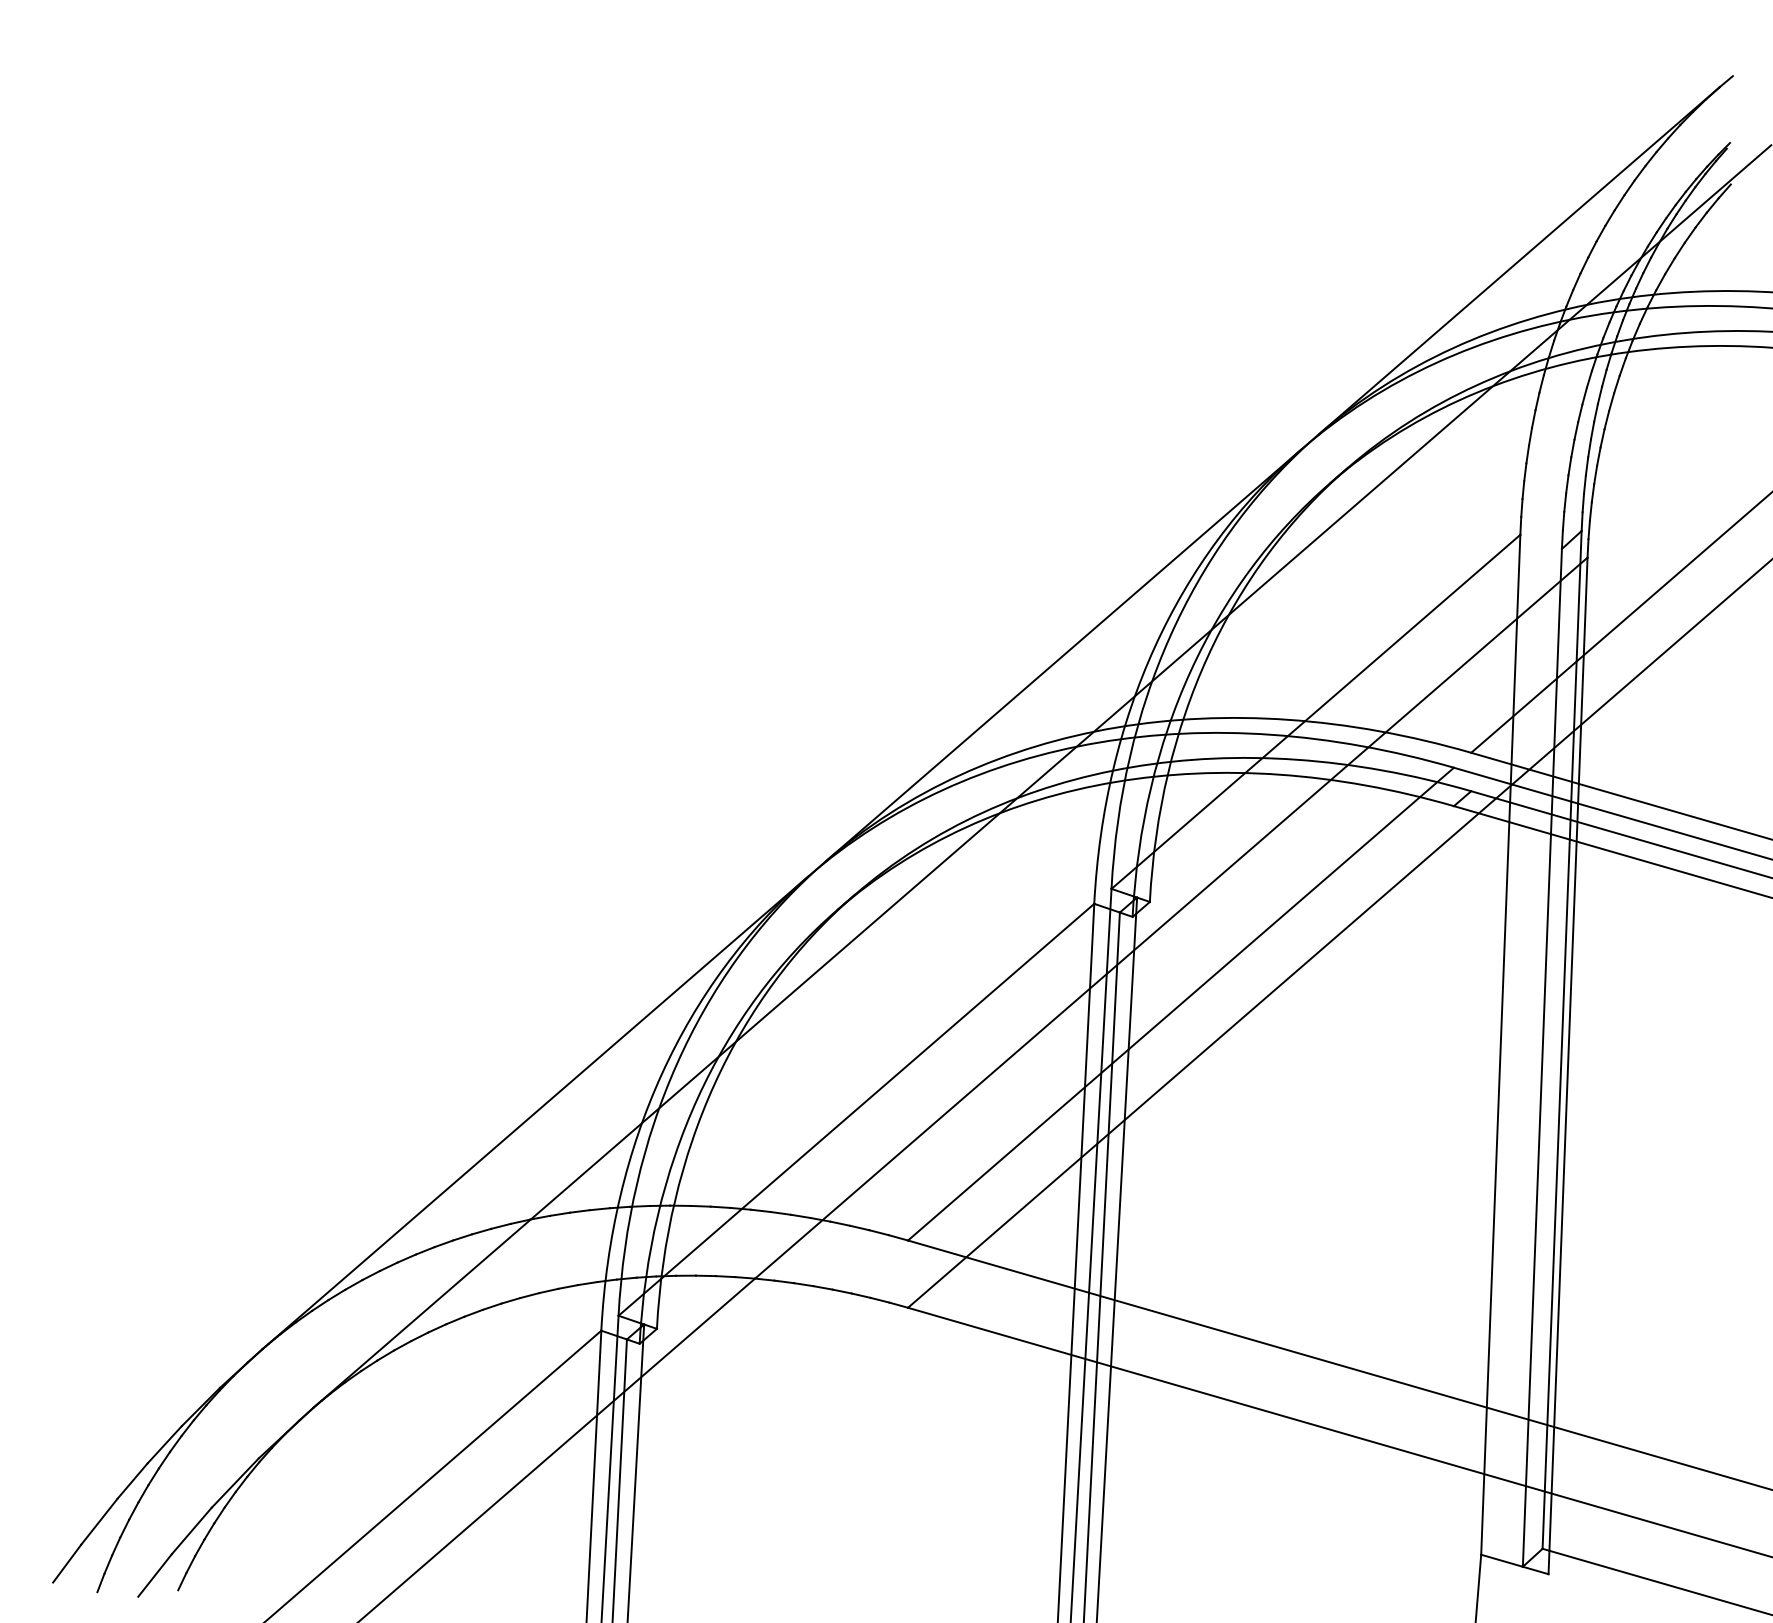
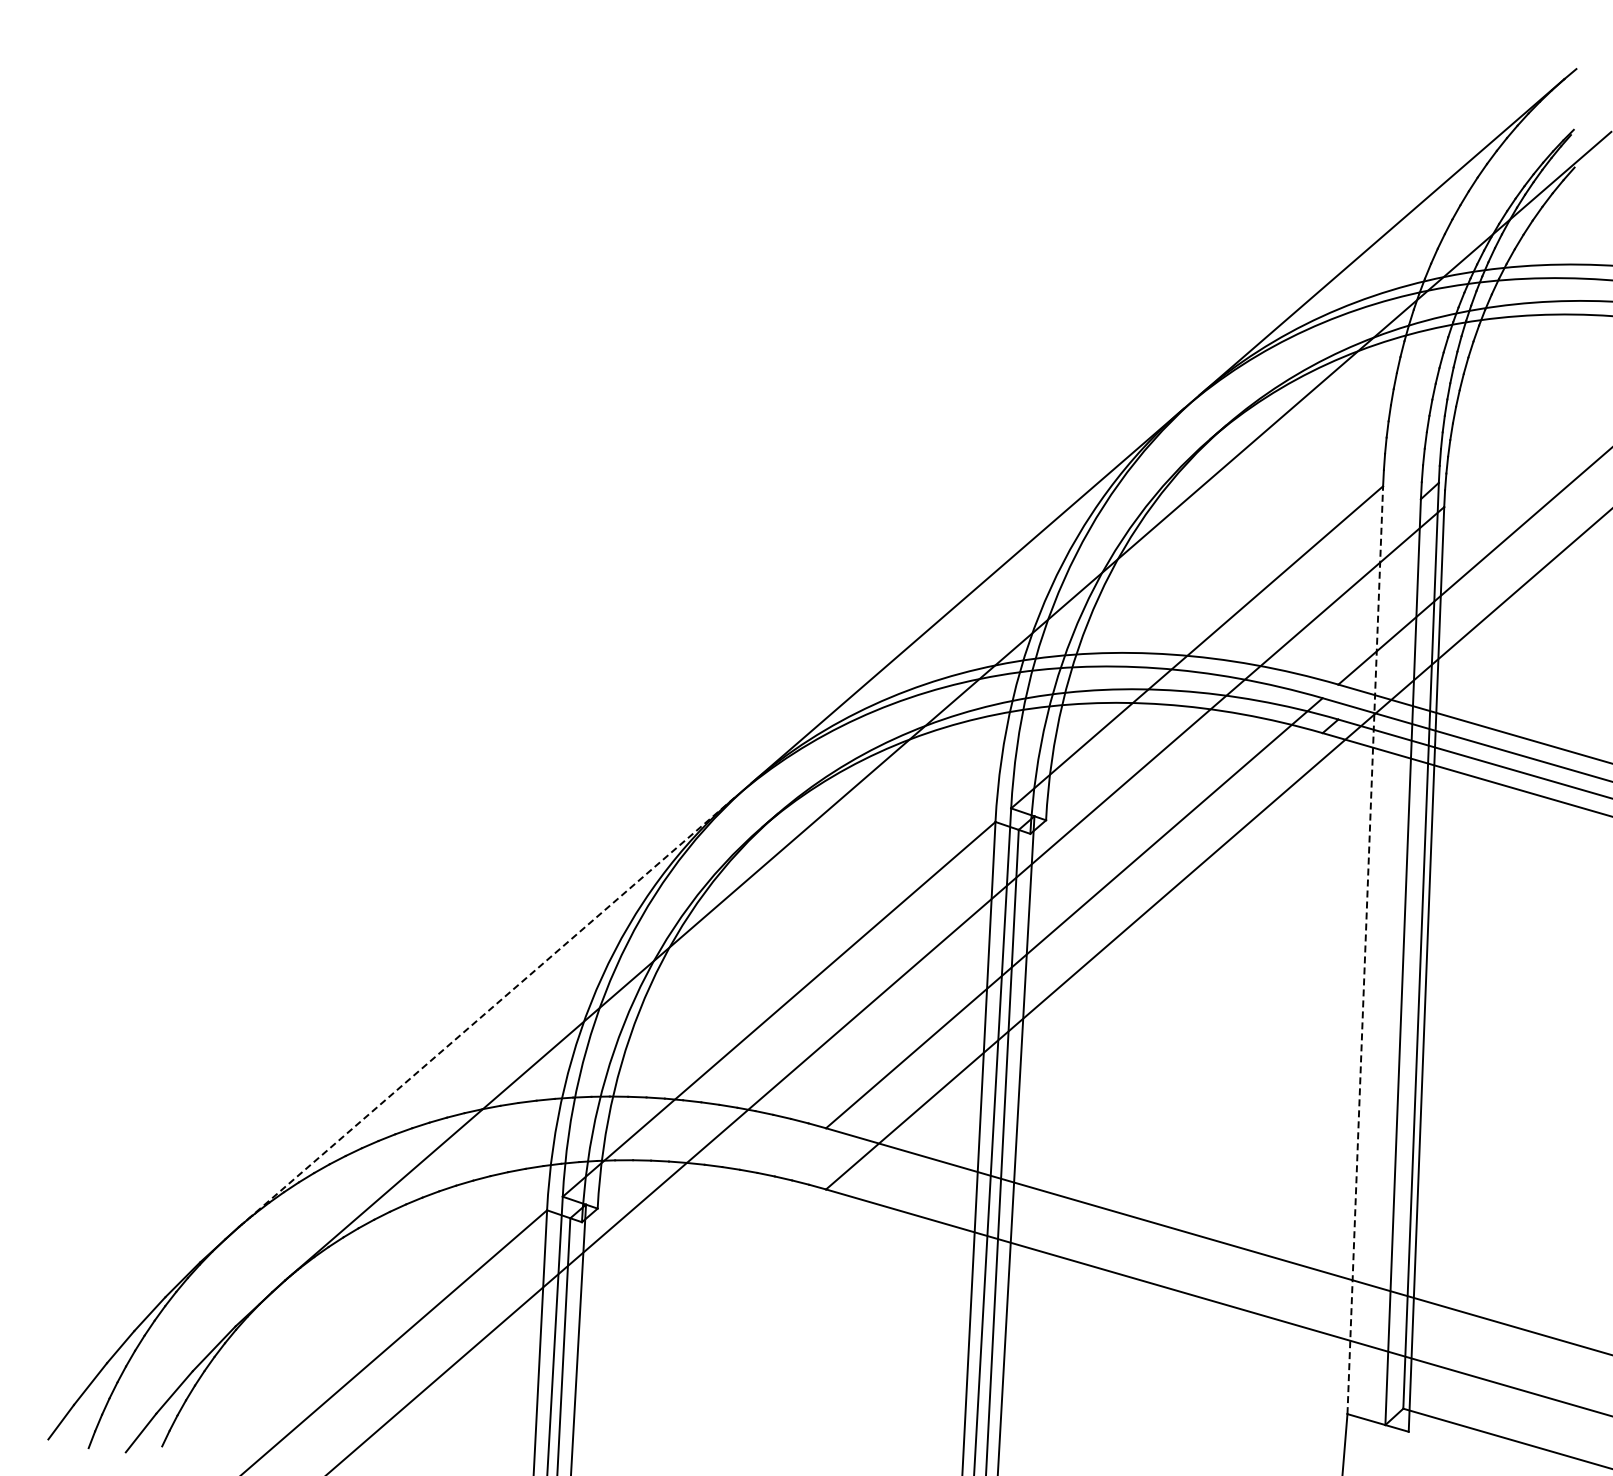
line: (1501, 1044) -> (1365, 949), solid -> dashed
line: (535, 1112) -> (487, 1011), solid -> dashed

